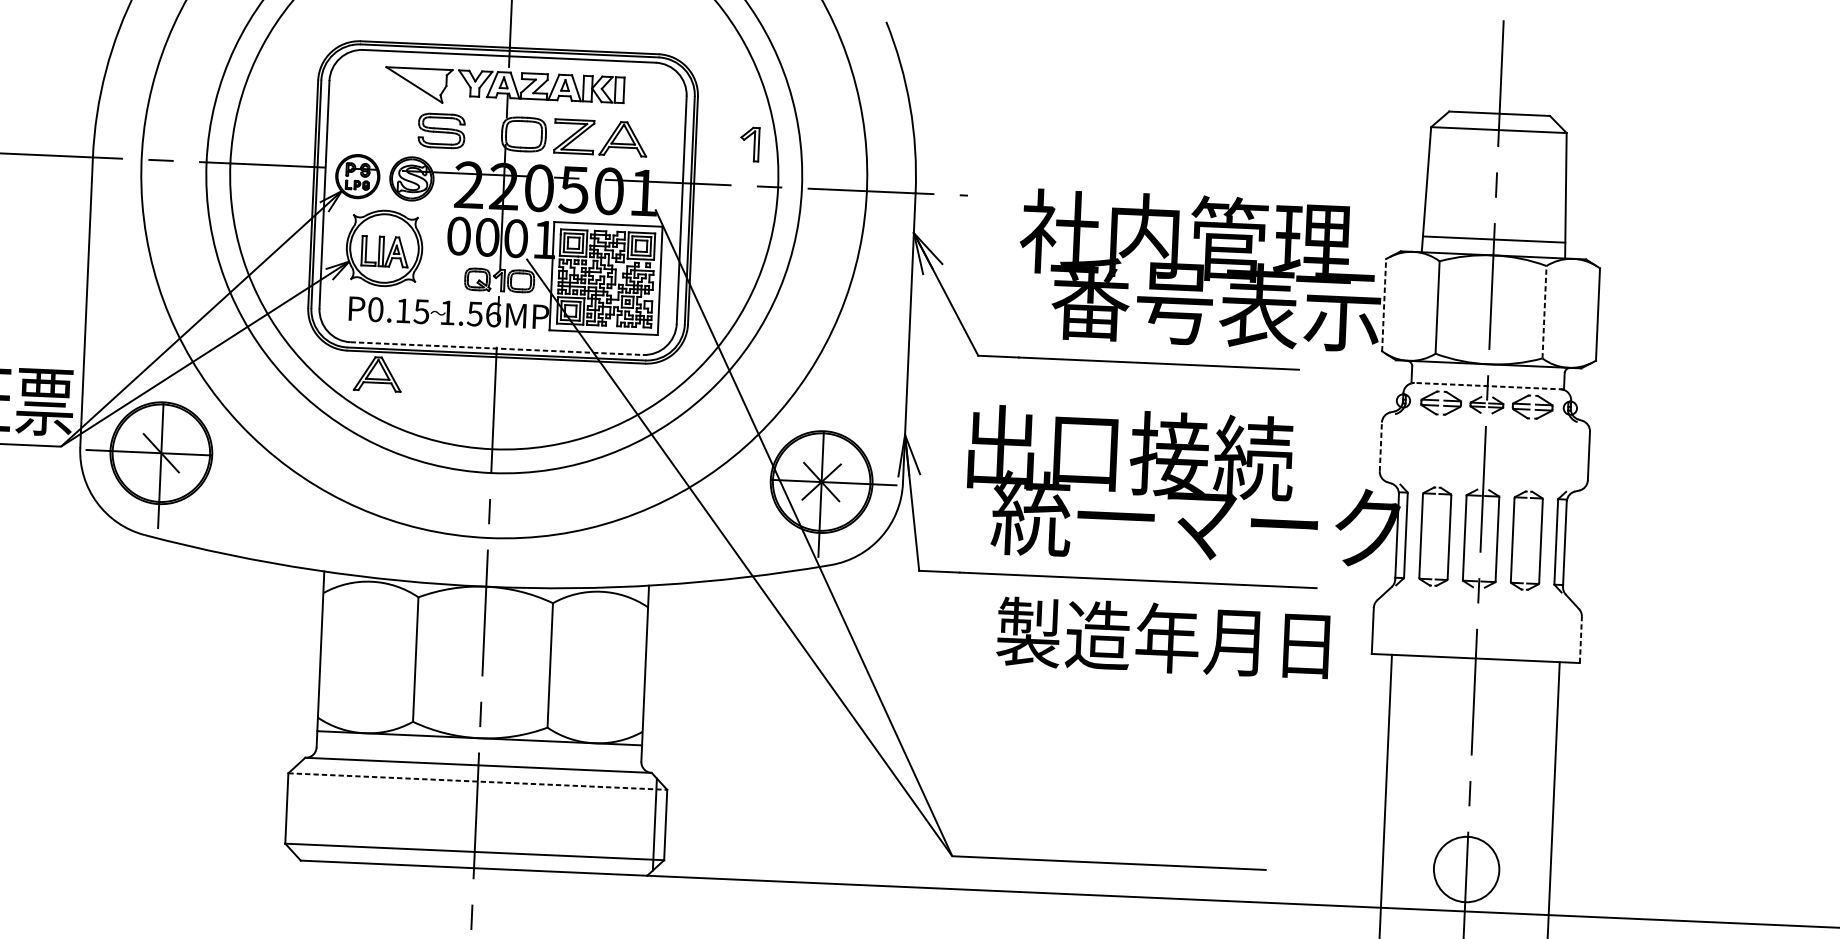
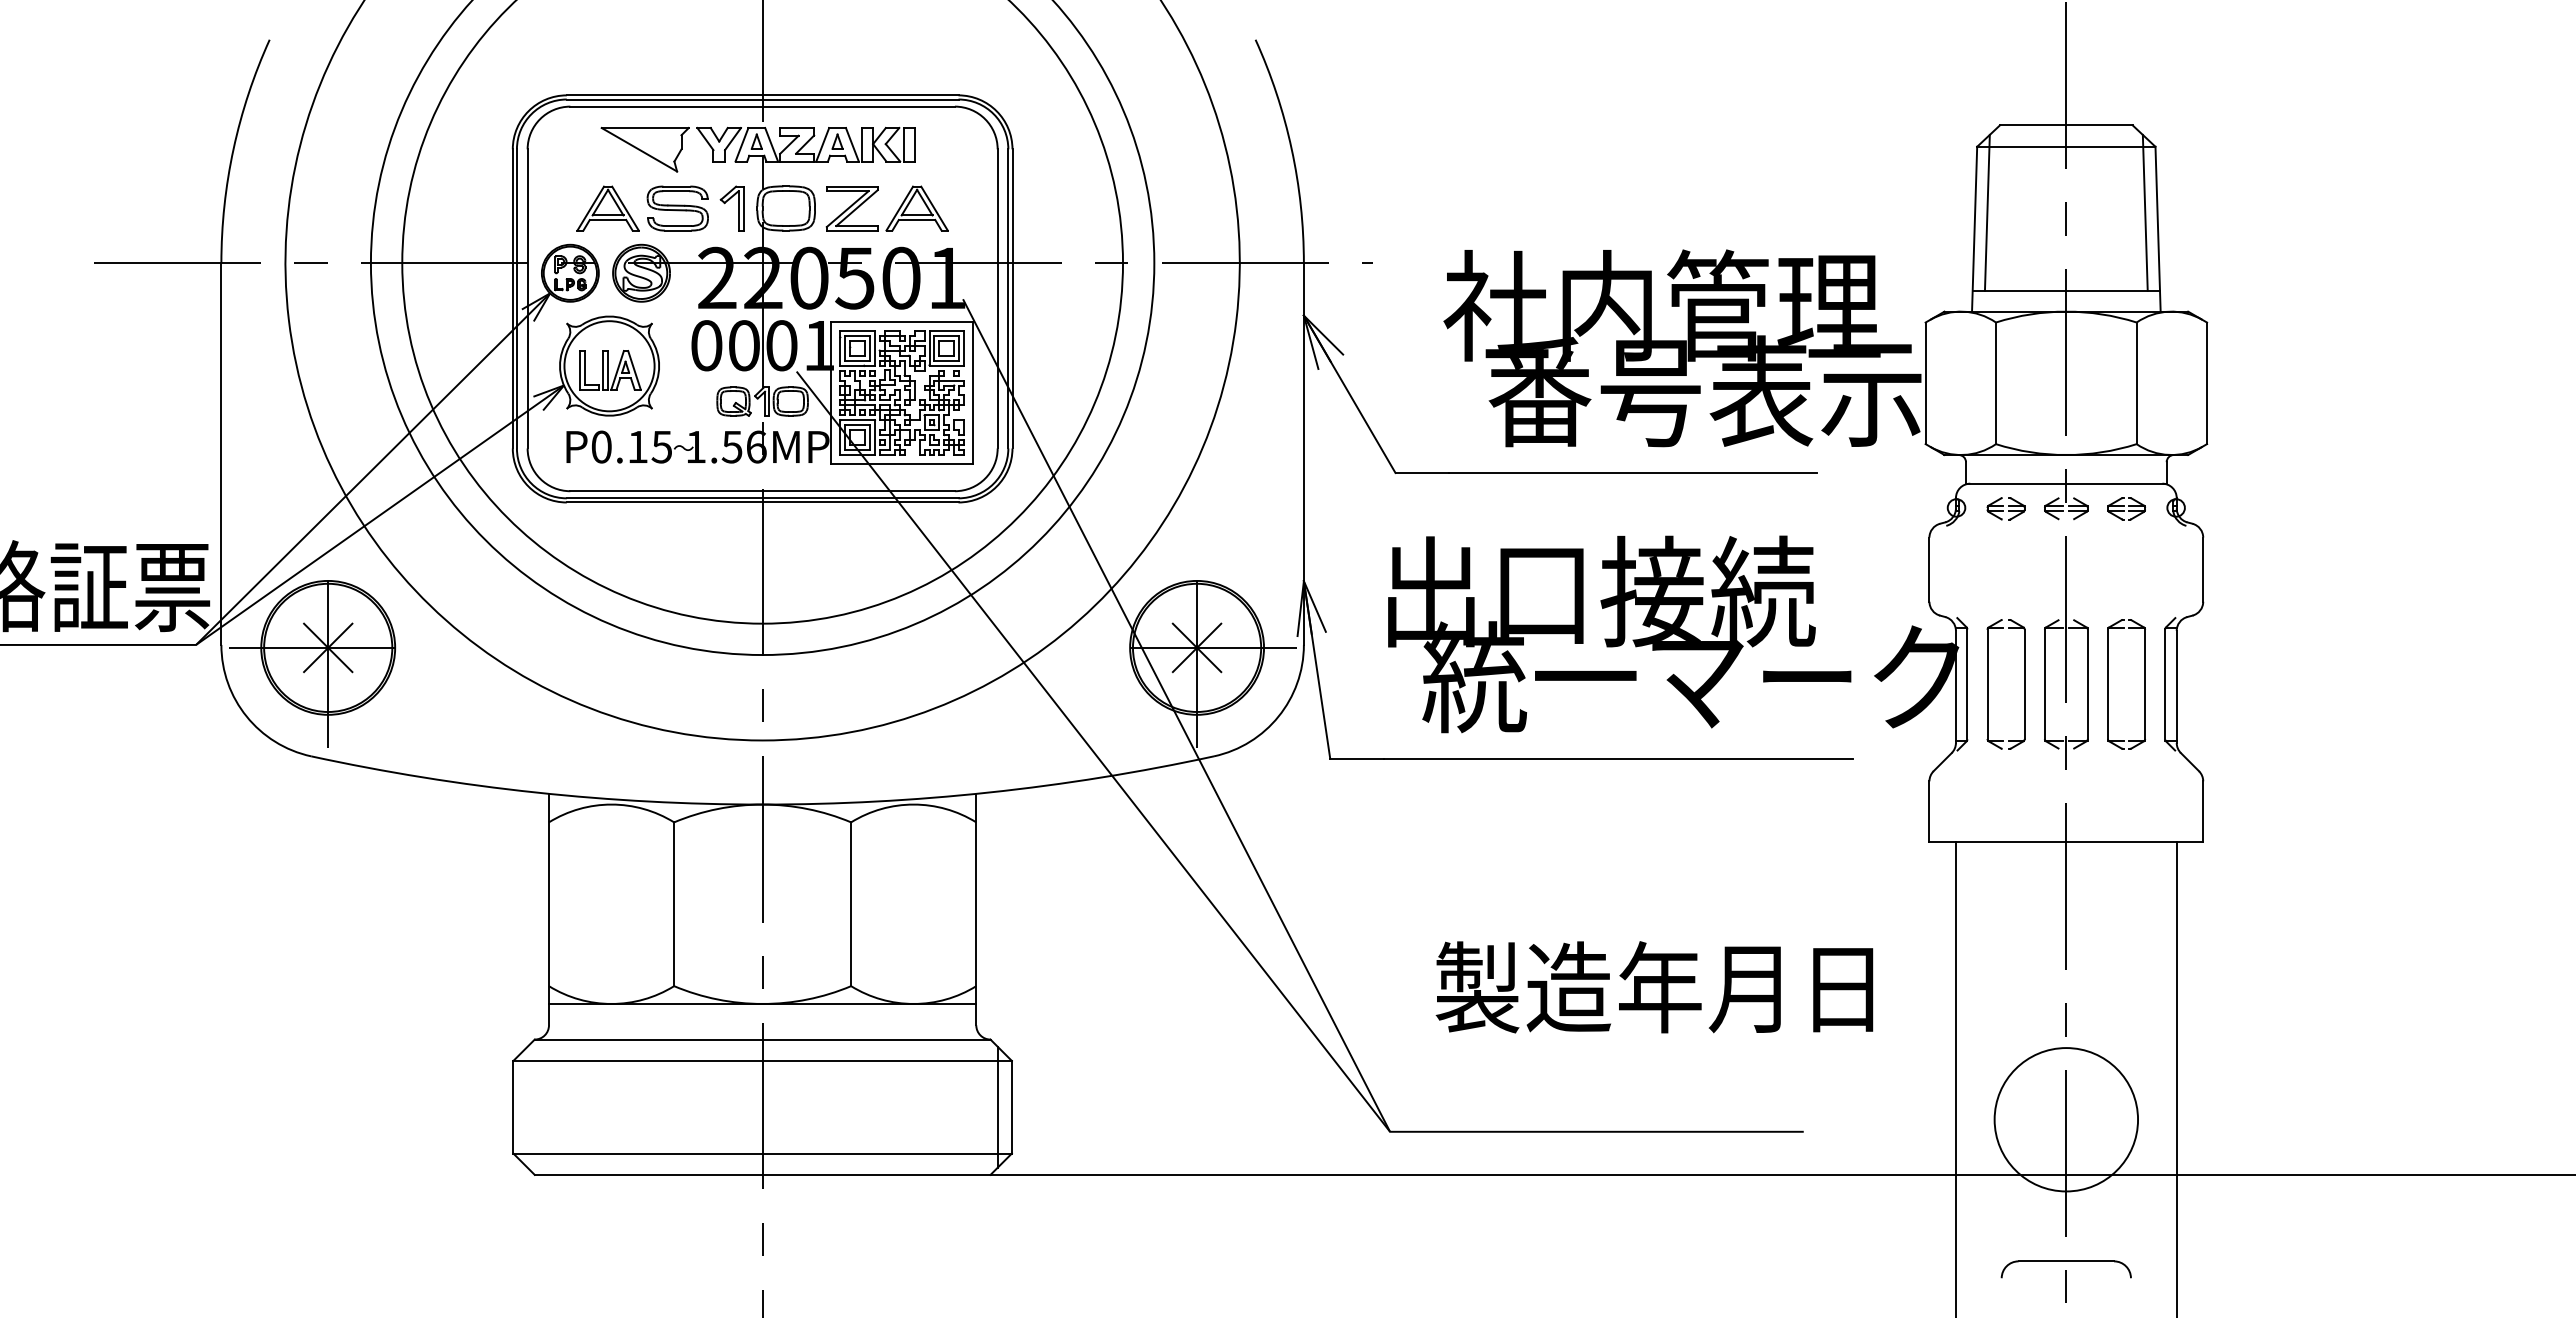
part: (754, 144) -> (738, 208), moved
line: (1436, 177) -> (1986, 212), added
line: (1556, 182) -> (2144, 212), added
line: (1384, 305) -> (1925, 383), dashed -> solid
line: (1544, 312) -> (2136, 383), dashed -> solid
line: (497, 348) -> (763, 491), dashed -> solid
part: (377, 374) -> (607, 208), moved
line: (1487, 385) -> (2065, 483), dashed -> solid
part: (1440, 402) -> (2005, 508), size x0.71
part: (1532, 406) -> (2126, 508), size x0.71
line: (1380, 446) -> (1929, 569), dashed -> solid
line: (161, 452) -> (328, 647), added
text: (1163, 638) -> (1654, 987), moved
line: (1581, 639) -> (2203, 811), dashed -> solid
line: (478, 781) -> (763, 1060), dashed -> solid
circle: (1466, 869) -> (2066, 1119), size x1.67

